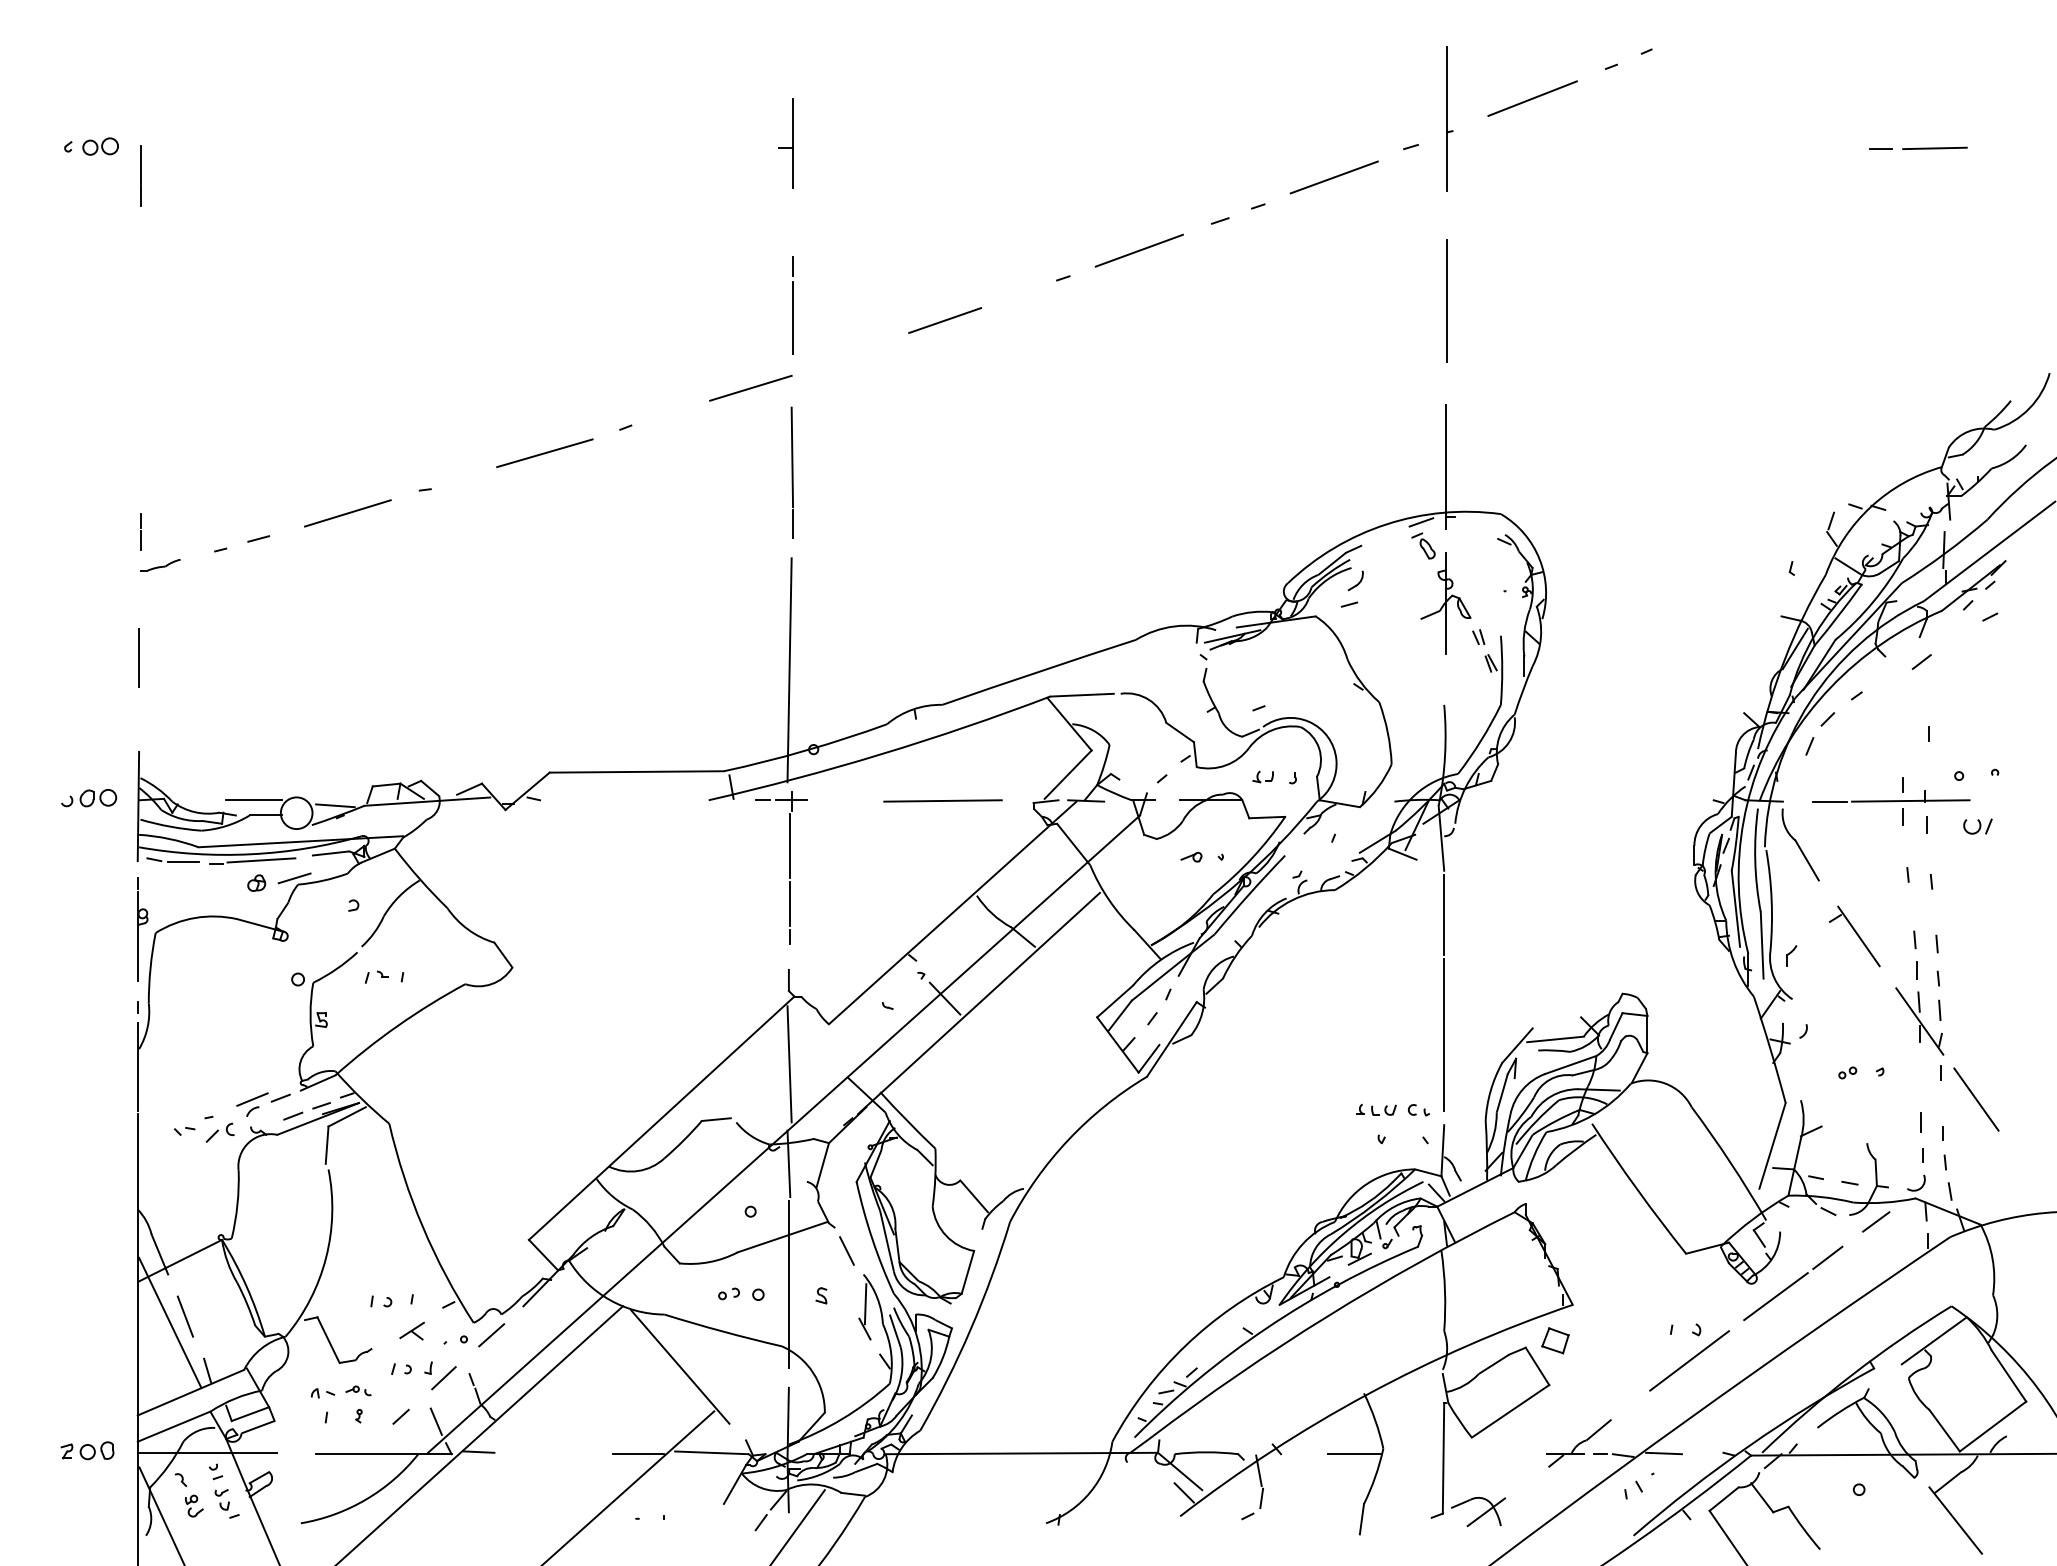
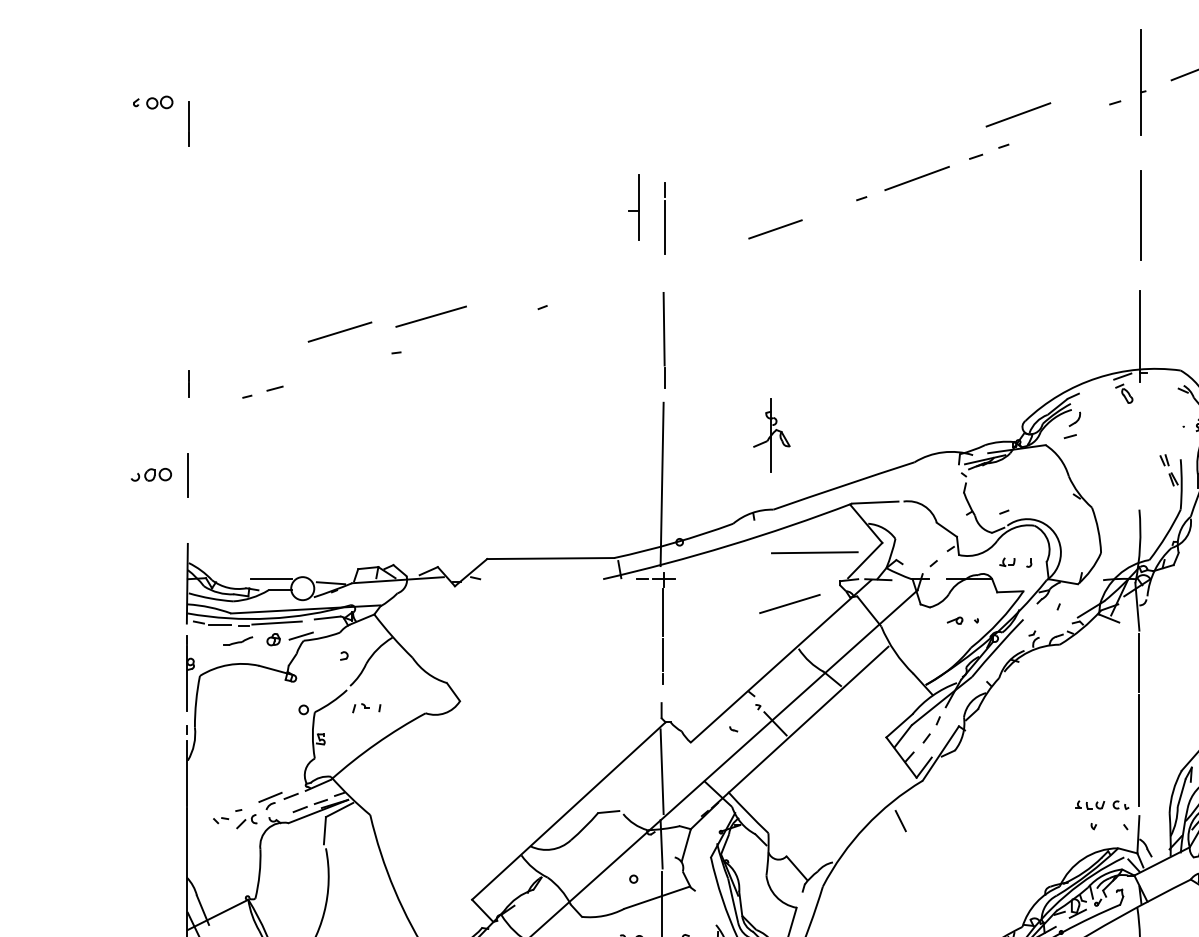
part: (785, 143) -> (633, 207), moved
line: (1333, 177) -> (1017, 114), moved
line: (750, 388) -> (789, 604), moved
line: (544, 452) -> (430, 316), moved
line: (347, 513) -> (339, 332), moved
part: (160, 565) -> (238, 641), moved
part: (1445, 603) -> (771, 435), moved
part: (89, 798) -> (151, 475), moved
line: (942, 800) -> (814, 552), moved
line: (846, 1250) -> (900, 820), moved

